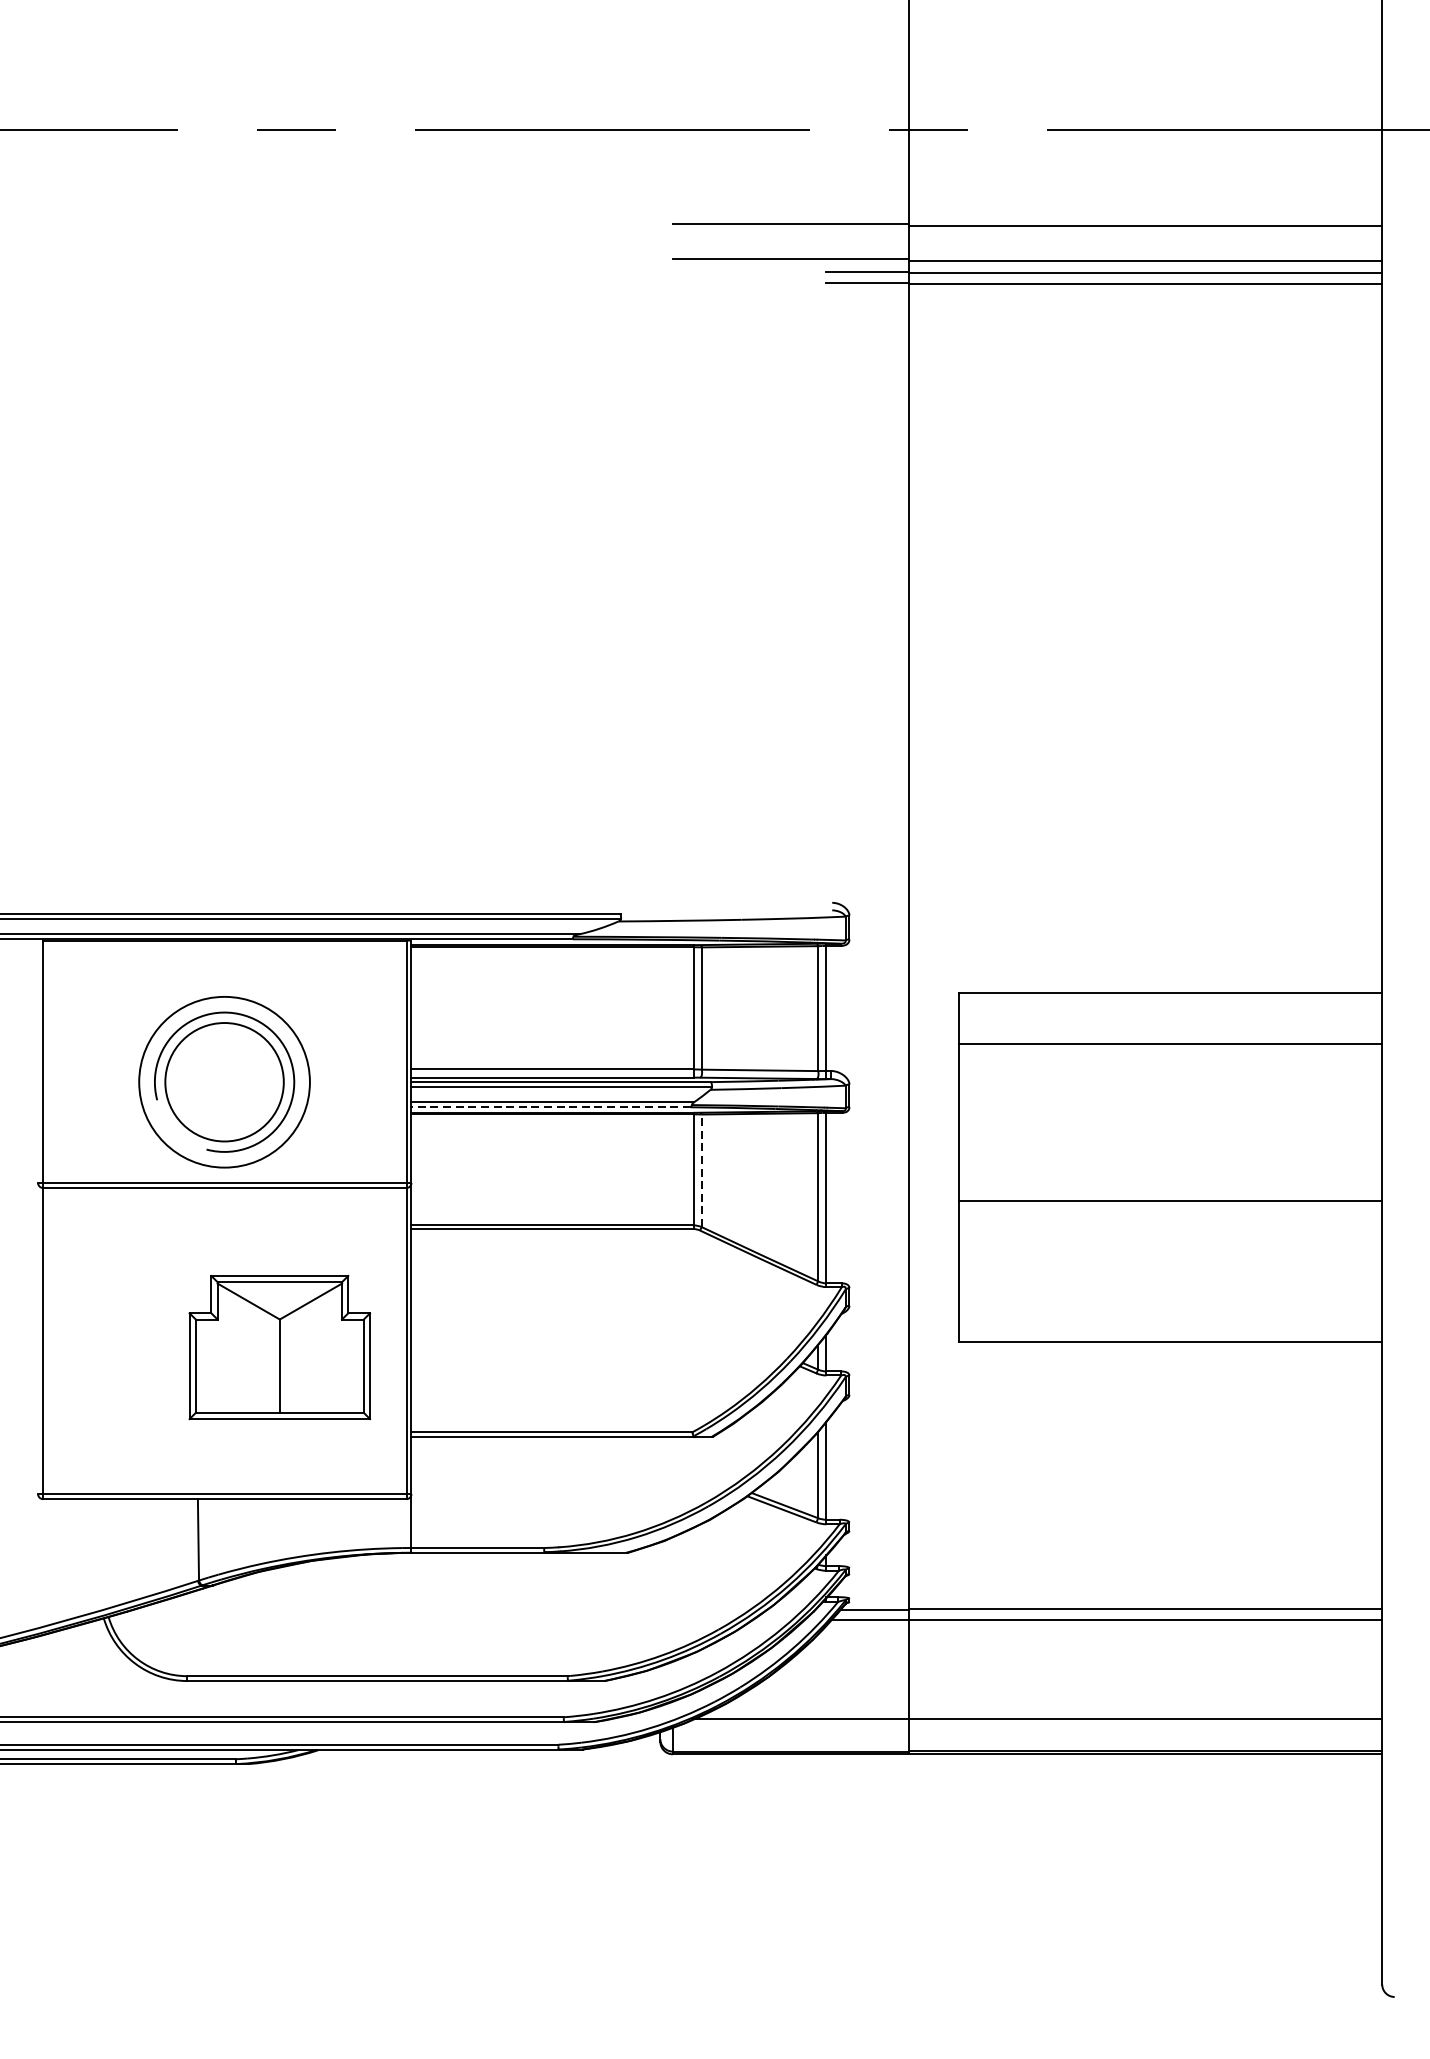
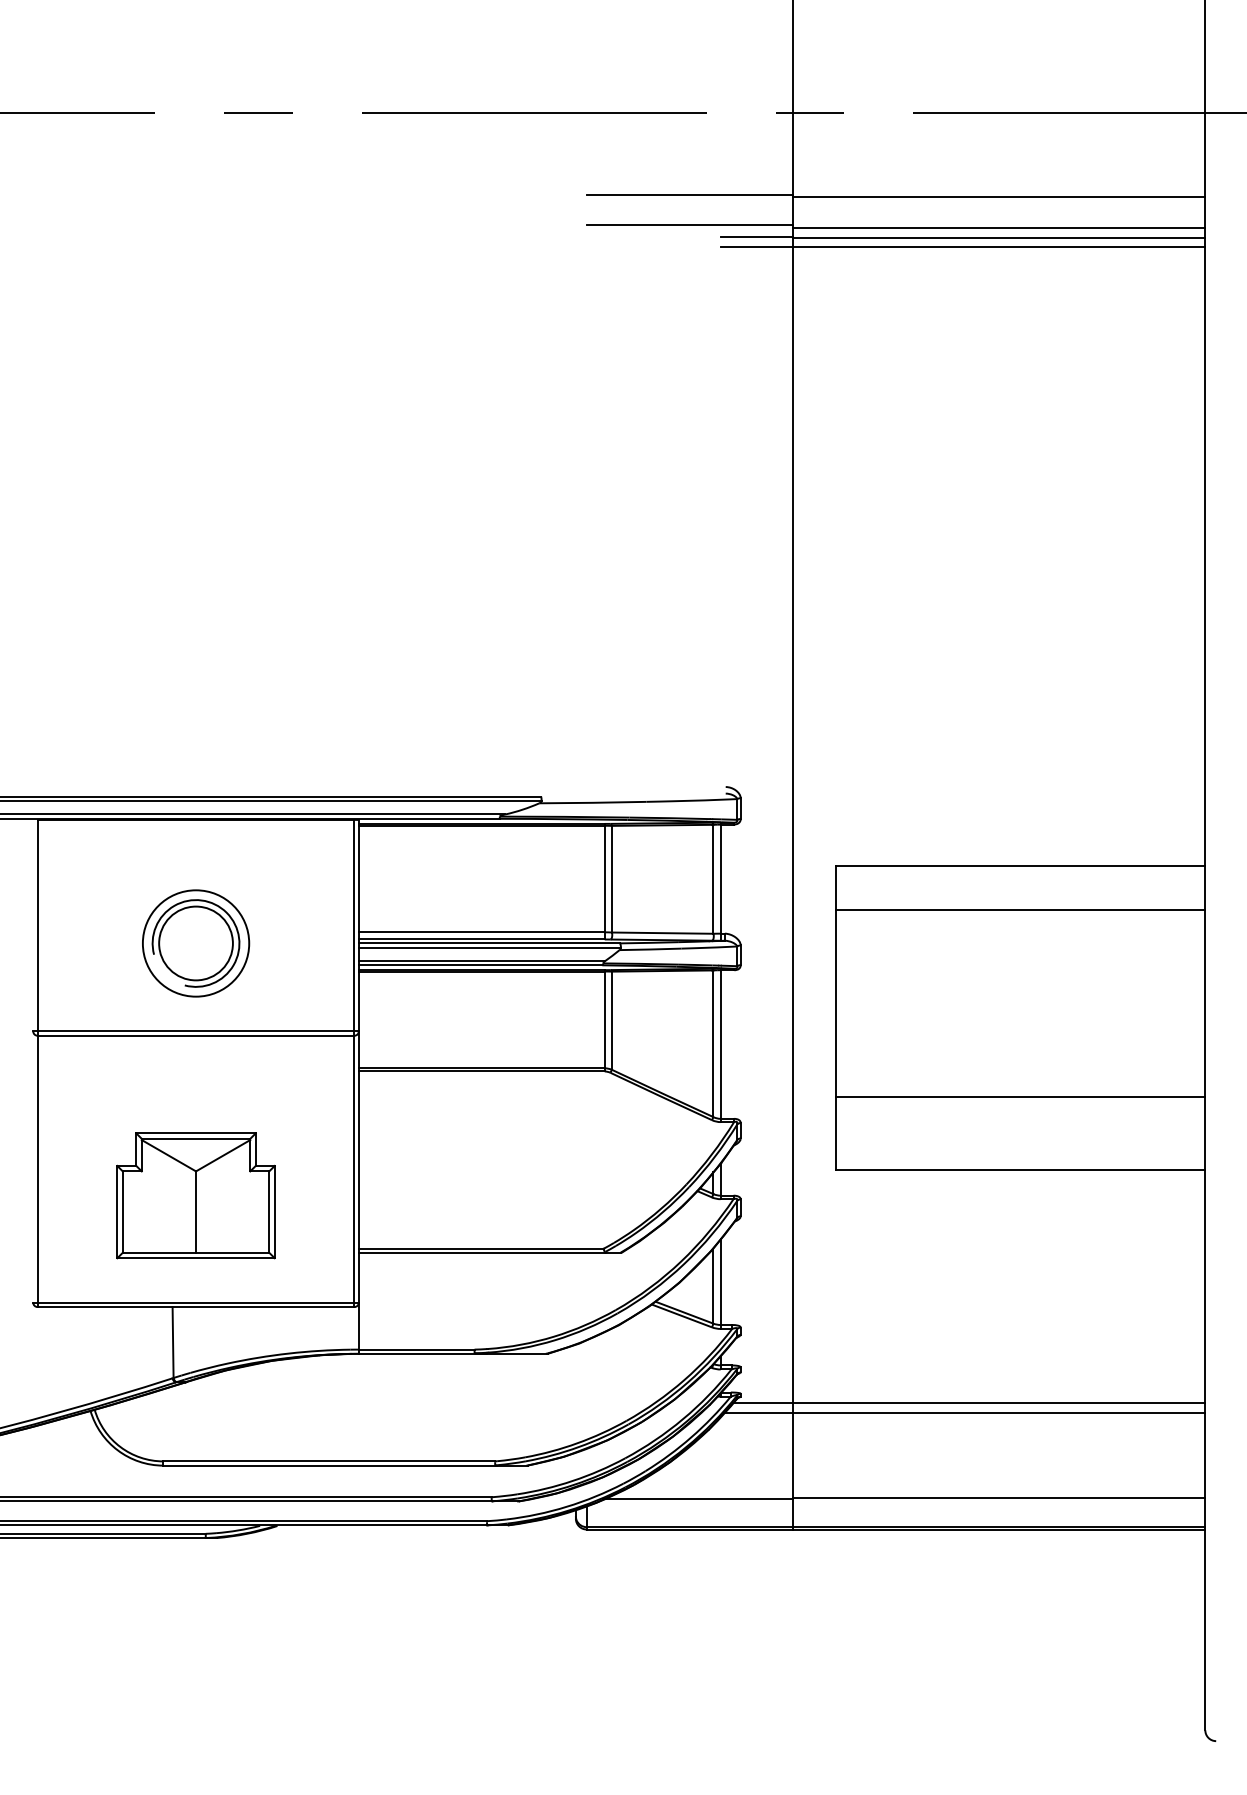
part: (225, 1082) -> (196, 943), size x0.71
line: (551, 1107) -> (480, 965), dashed -> solid
line: (701, 1170) -> (611, 1020), dashed -> solid
line: (1170, 1201) -> (1020, 1097), moved
part: (279, 1347) -> (195, 1195), moved

